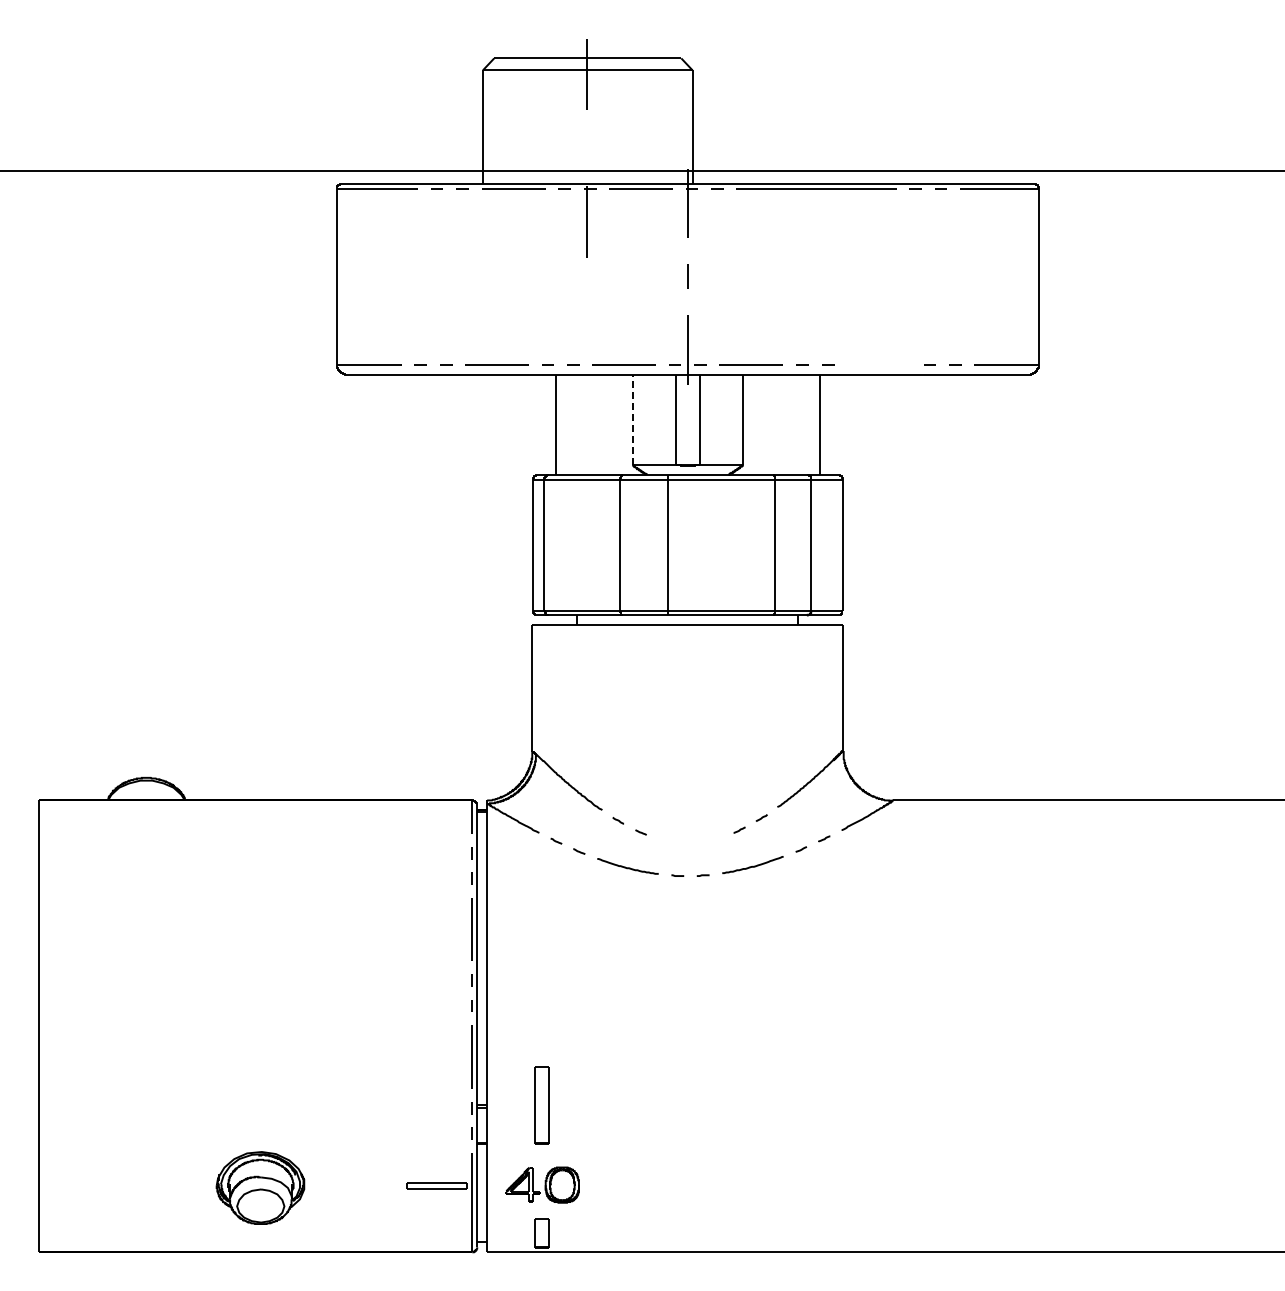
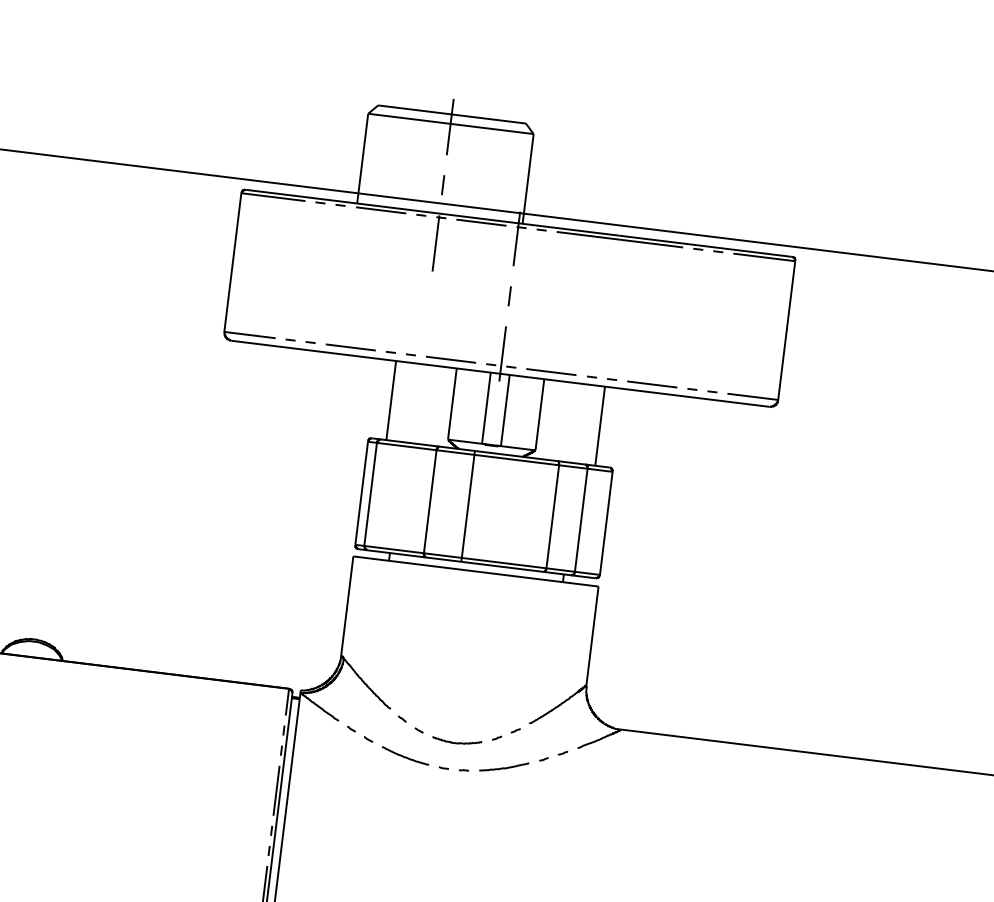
line: (586, 147) -> (442, 184), added
line: (878, 364) -> (651, 384), added
line: (632, 419) -> (452, 403), dashed -> solid
curve: (689, 841) -> (456, 742), added

